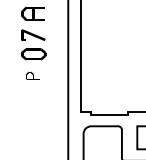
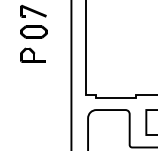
part: (32, 75) -> (32, 54), size x1.67

